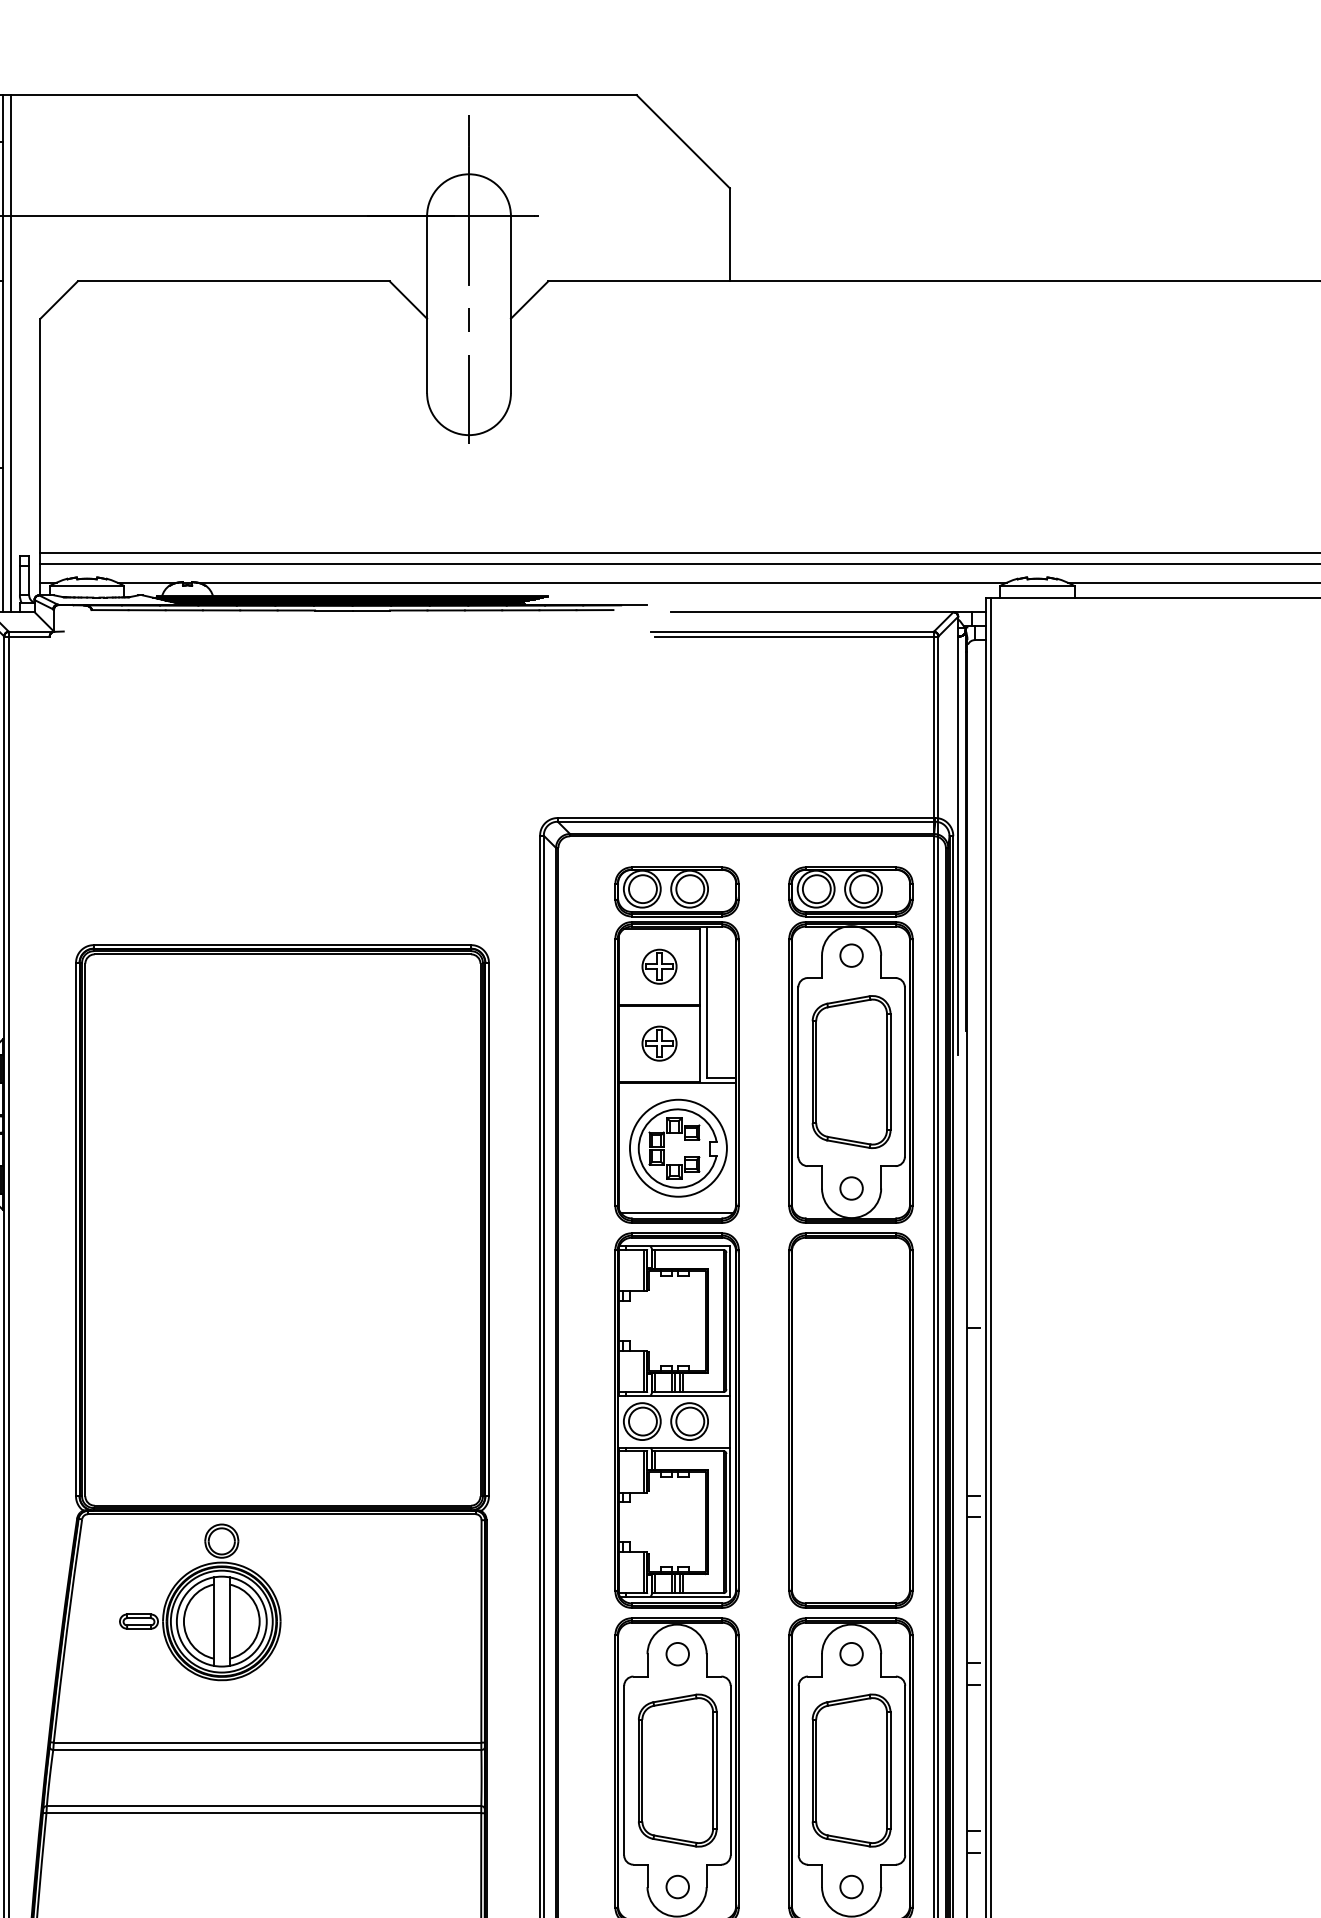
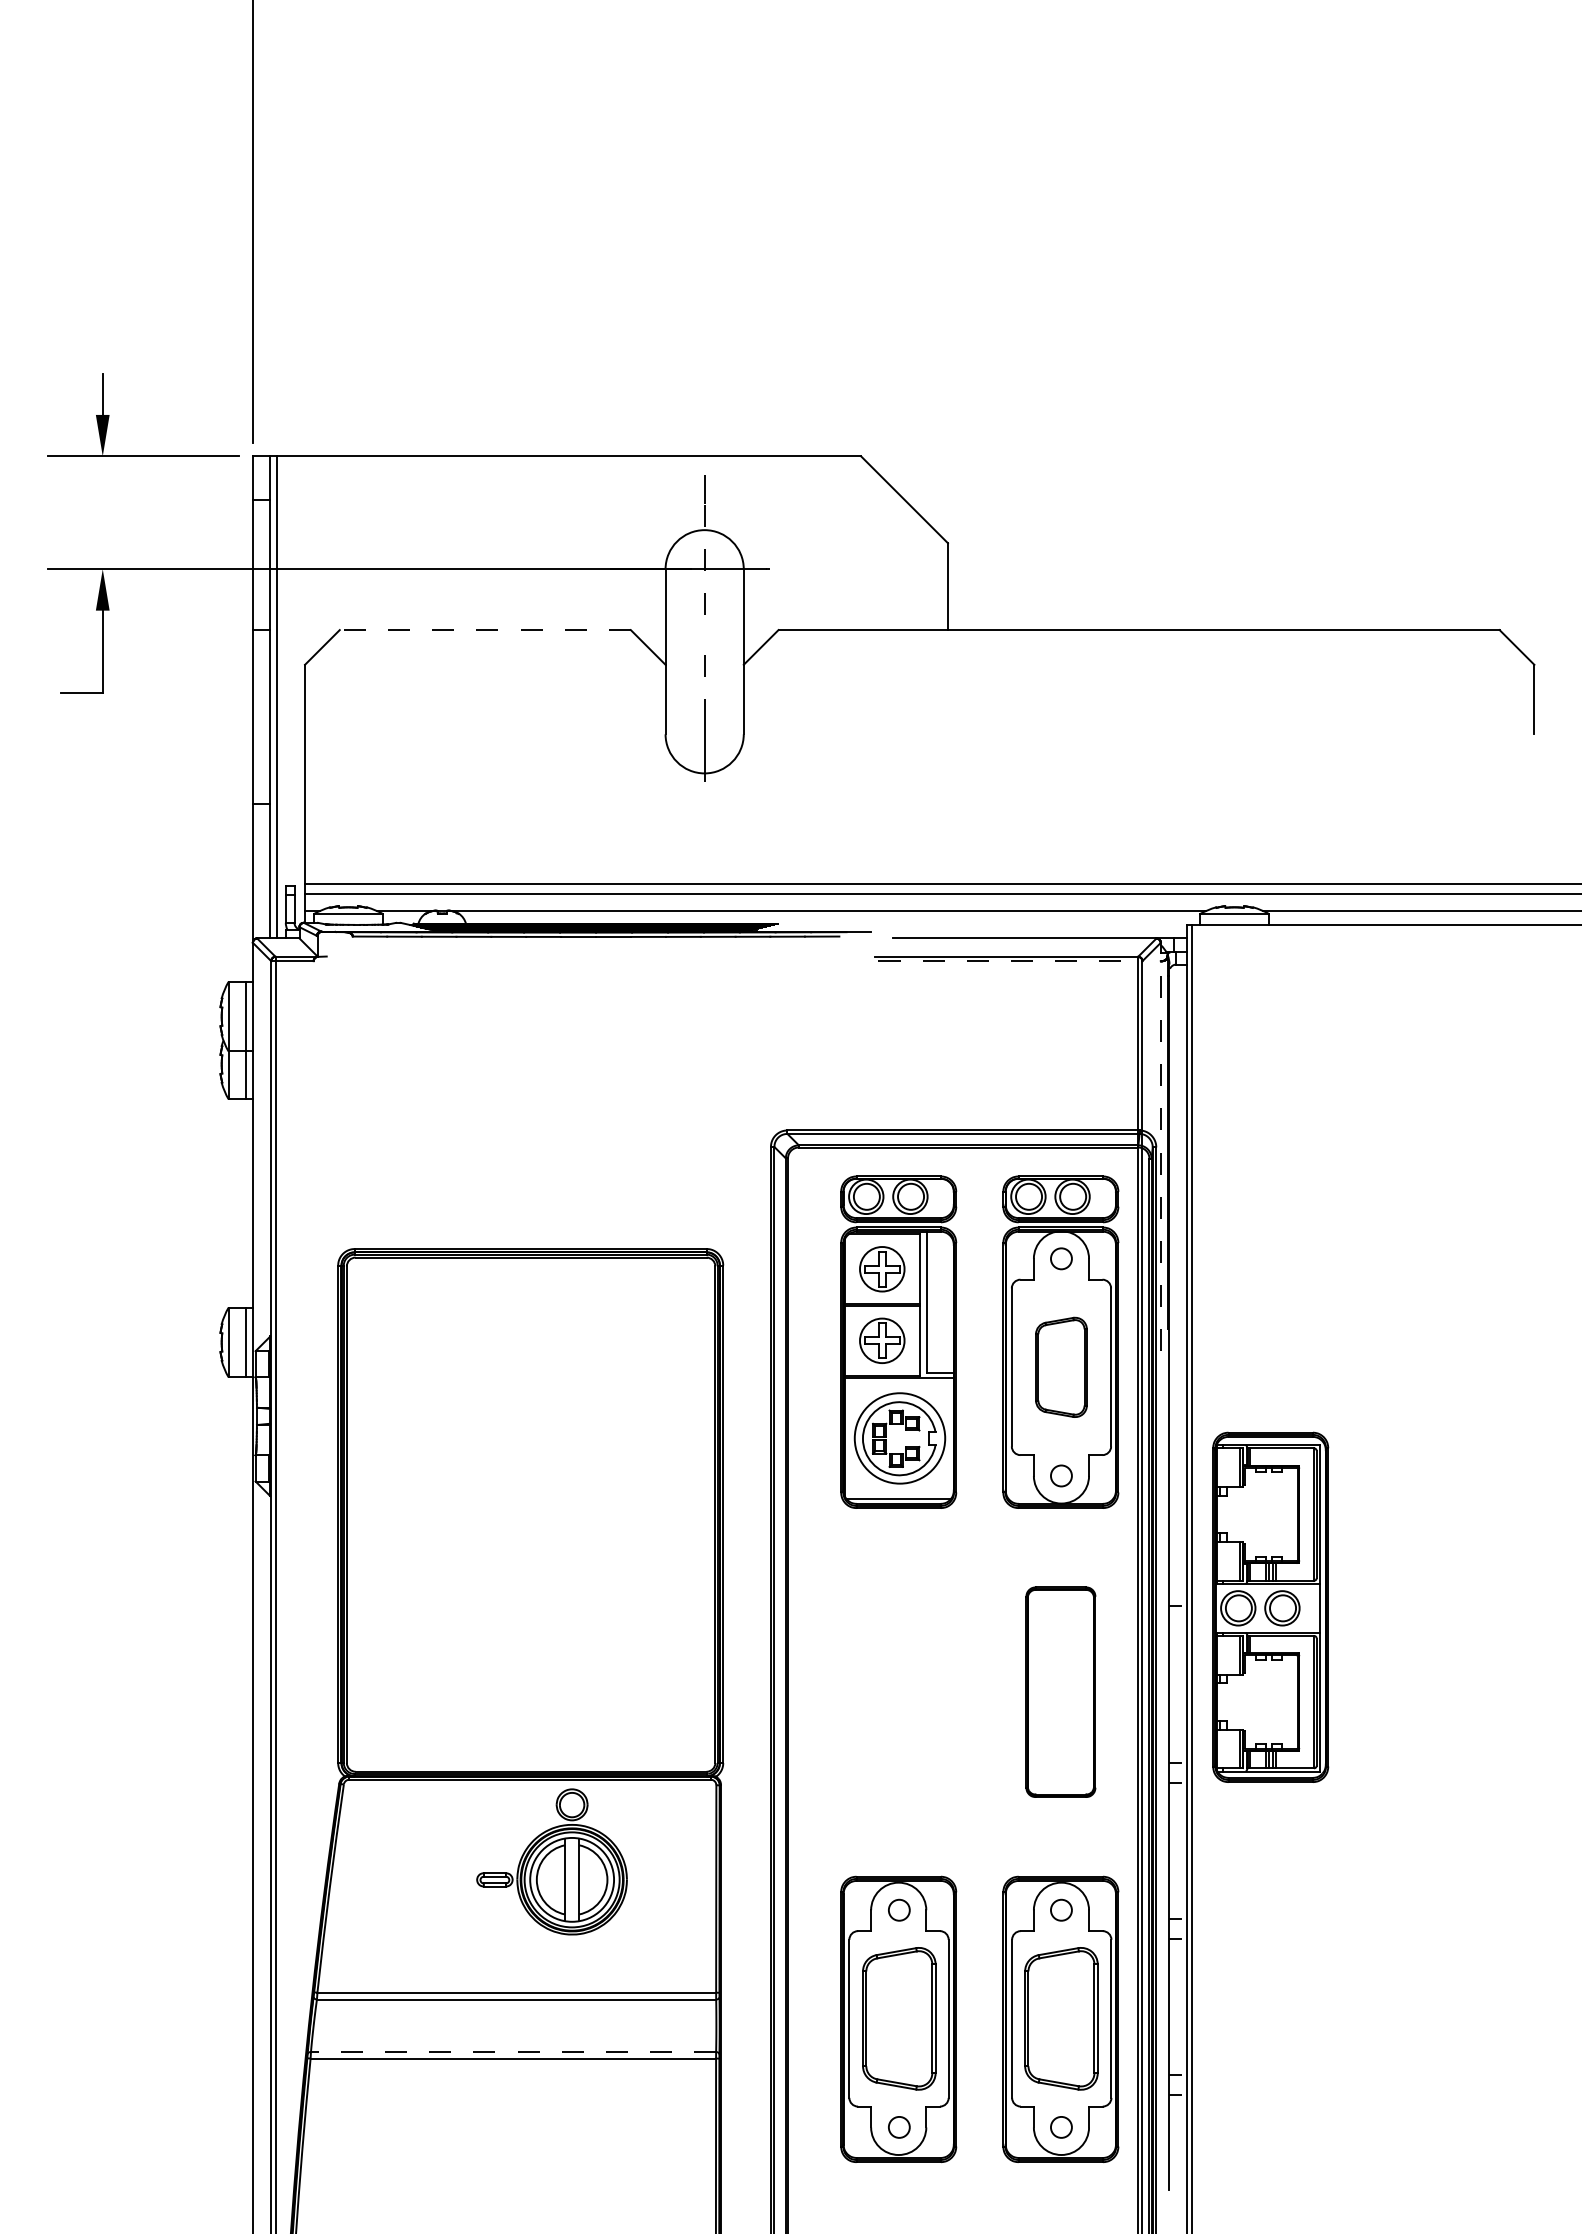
line: (468, 216) -> (704, 569), solid -> dashed
line: (234, 281) -> (485, 630), solid -> dashed
line: (796, 636) -> (1010, 961), solid -> dashed
line: (957, 835) -> (1160, 1146), solid -> dashed
part: (659, 966) -> (882, 1268), size x1.4
part: (659, 1043) -> (882, 1340), size x1.4
part: (851, 1072) -> (1061, 1367), size x0.7
part: (676, 1419) -> (1270, 1606), moved
part: (850, 1419) -> (1060, 1691), size x0.6
part: (199, 1601) -> (551, 1861), moved
line: (264, 1806) -> (513, 2052), solid -> dashed

